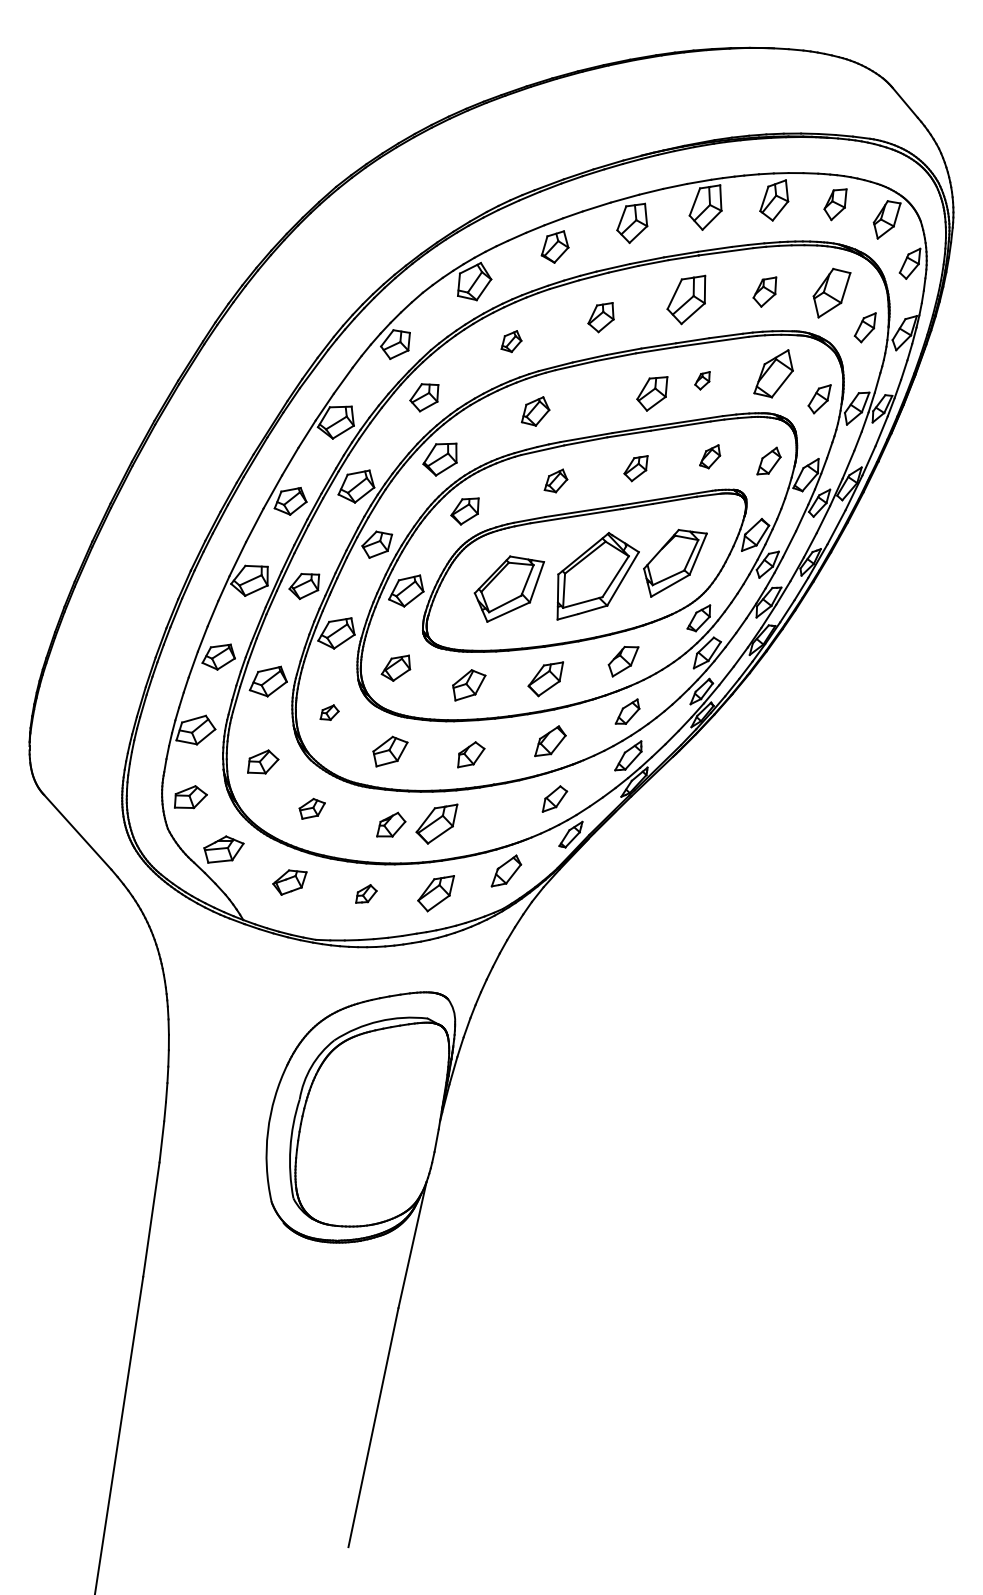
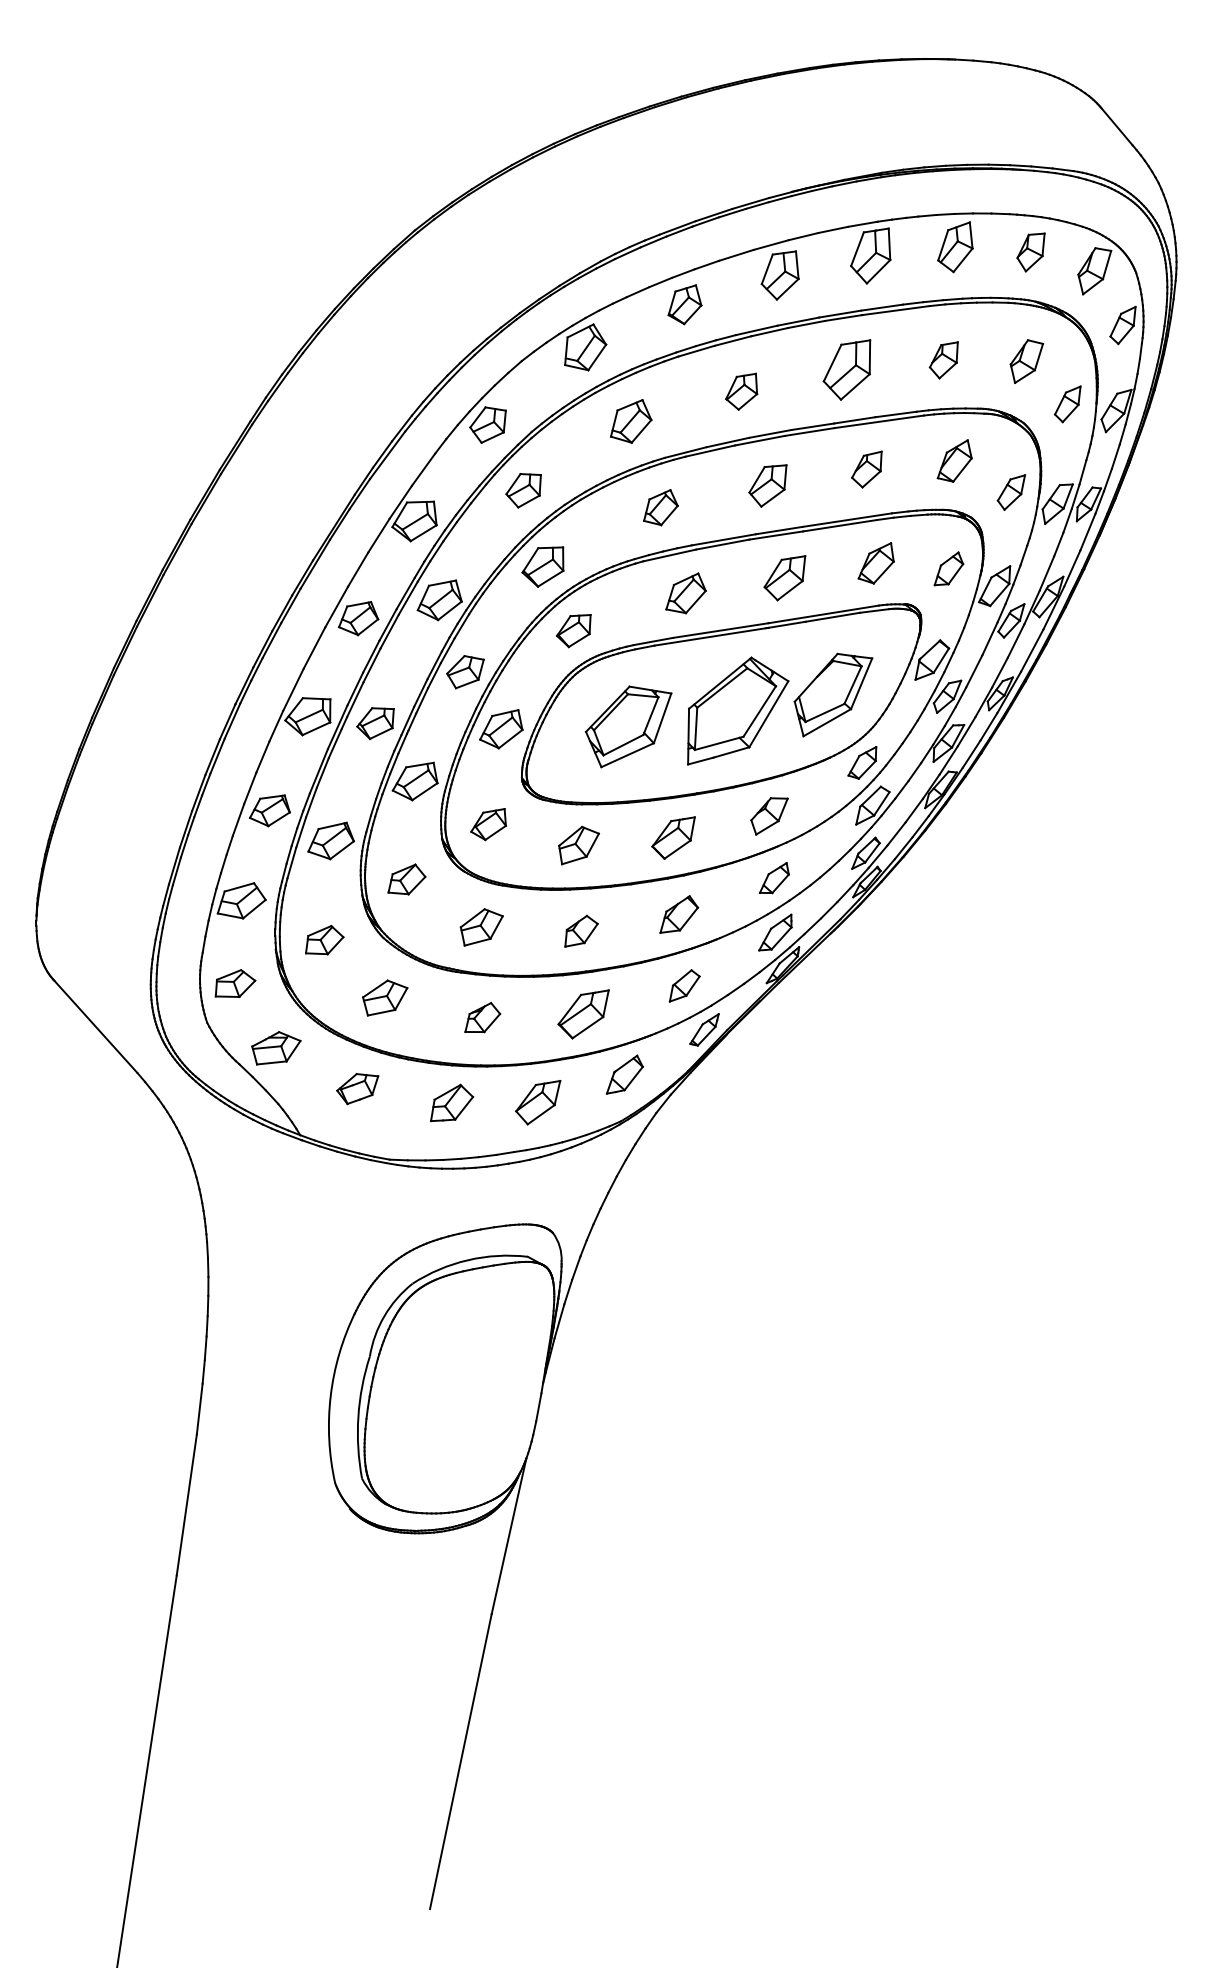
part: (832, 292) -> (1027, 360), size x0.71
part: (511, 341) -> (631, 421), size x1.67
part: (773, 373) -> (954, 460), size x0.71
part: (702, 380) -> (866, 469), size x1.67
part: (652, 393) -> (768, 485), moved
part: (709, 456) -> (875, 563), size x1.43
part: (635, 468) -> (784, 578), size x1.43
part: (555, 480) -> (685, 592), size x1.43
part: (329, 712) -> (406, 879), size x1.67
part: (312, 808) -> (385, 997), size x1.43
part: (436, 823) -> (583, 1013), moved
part: (366, 893) -> (452, 1102), size x1.67

